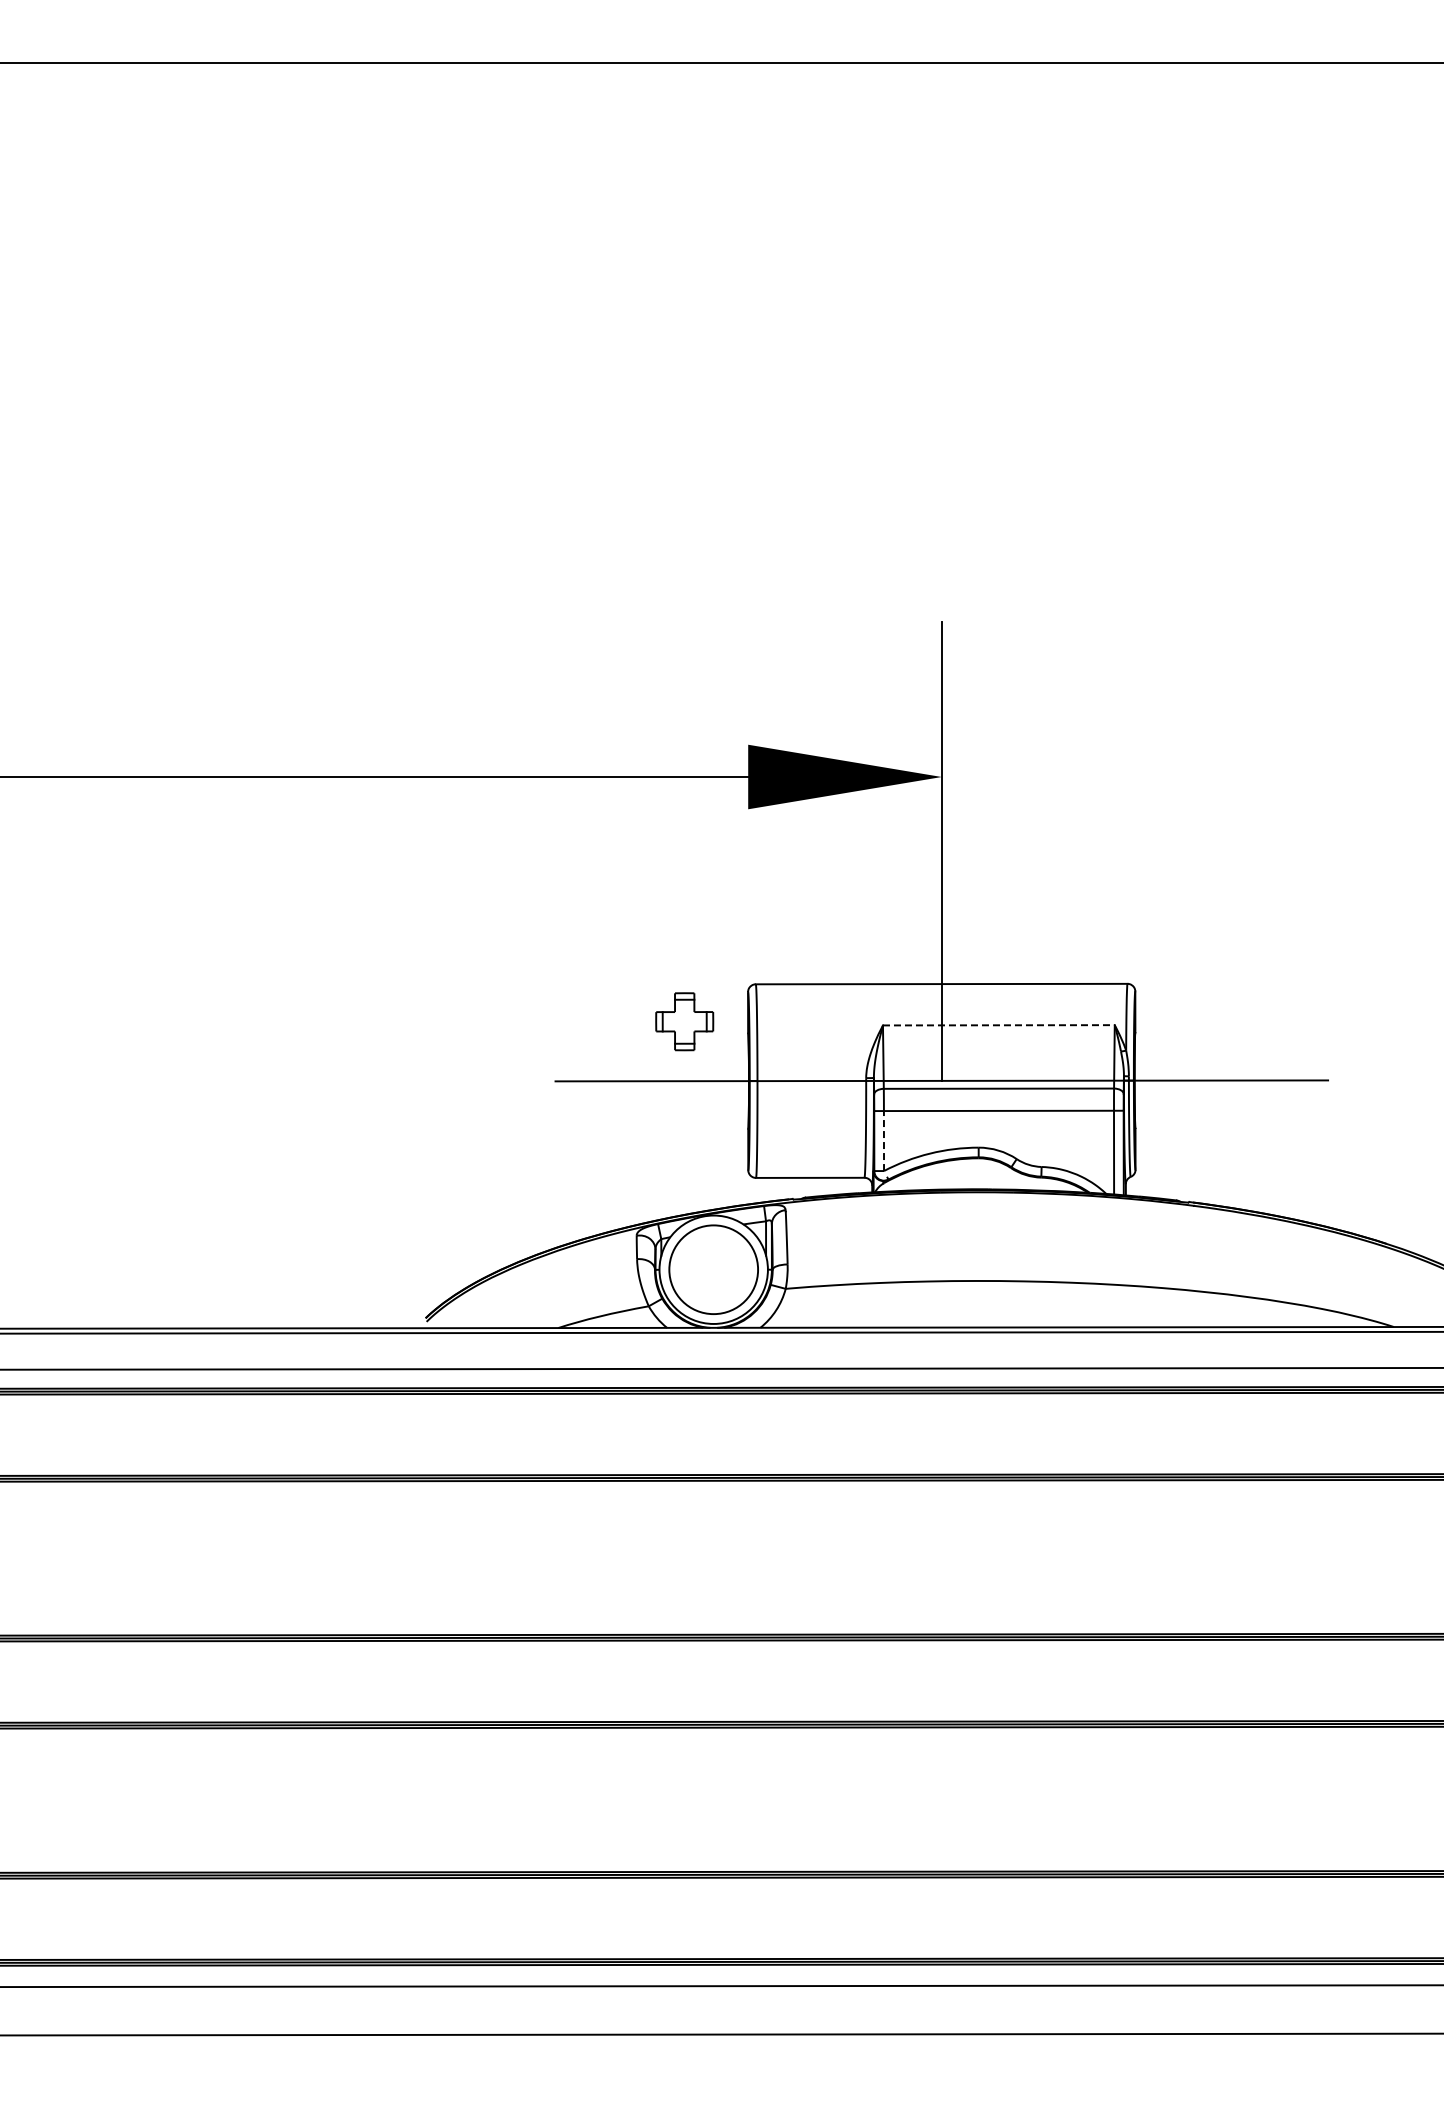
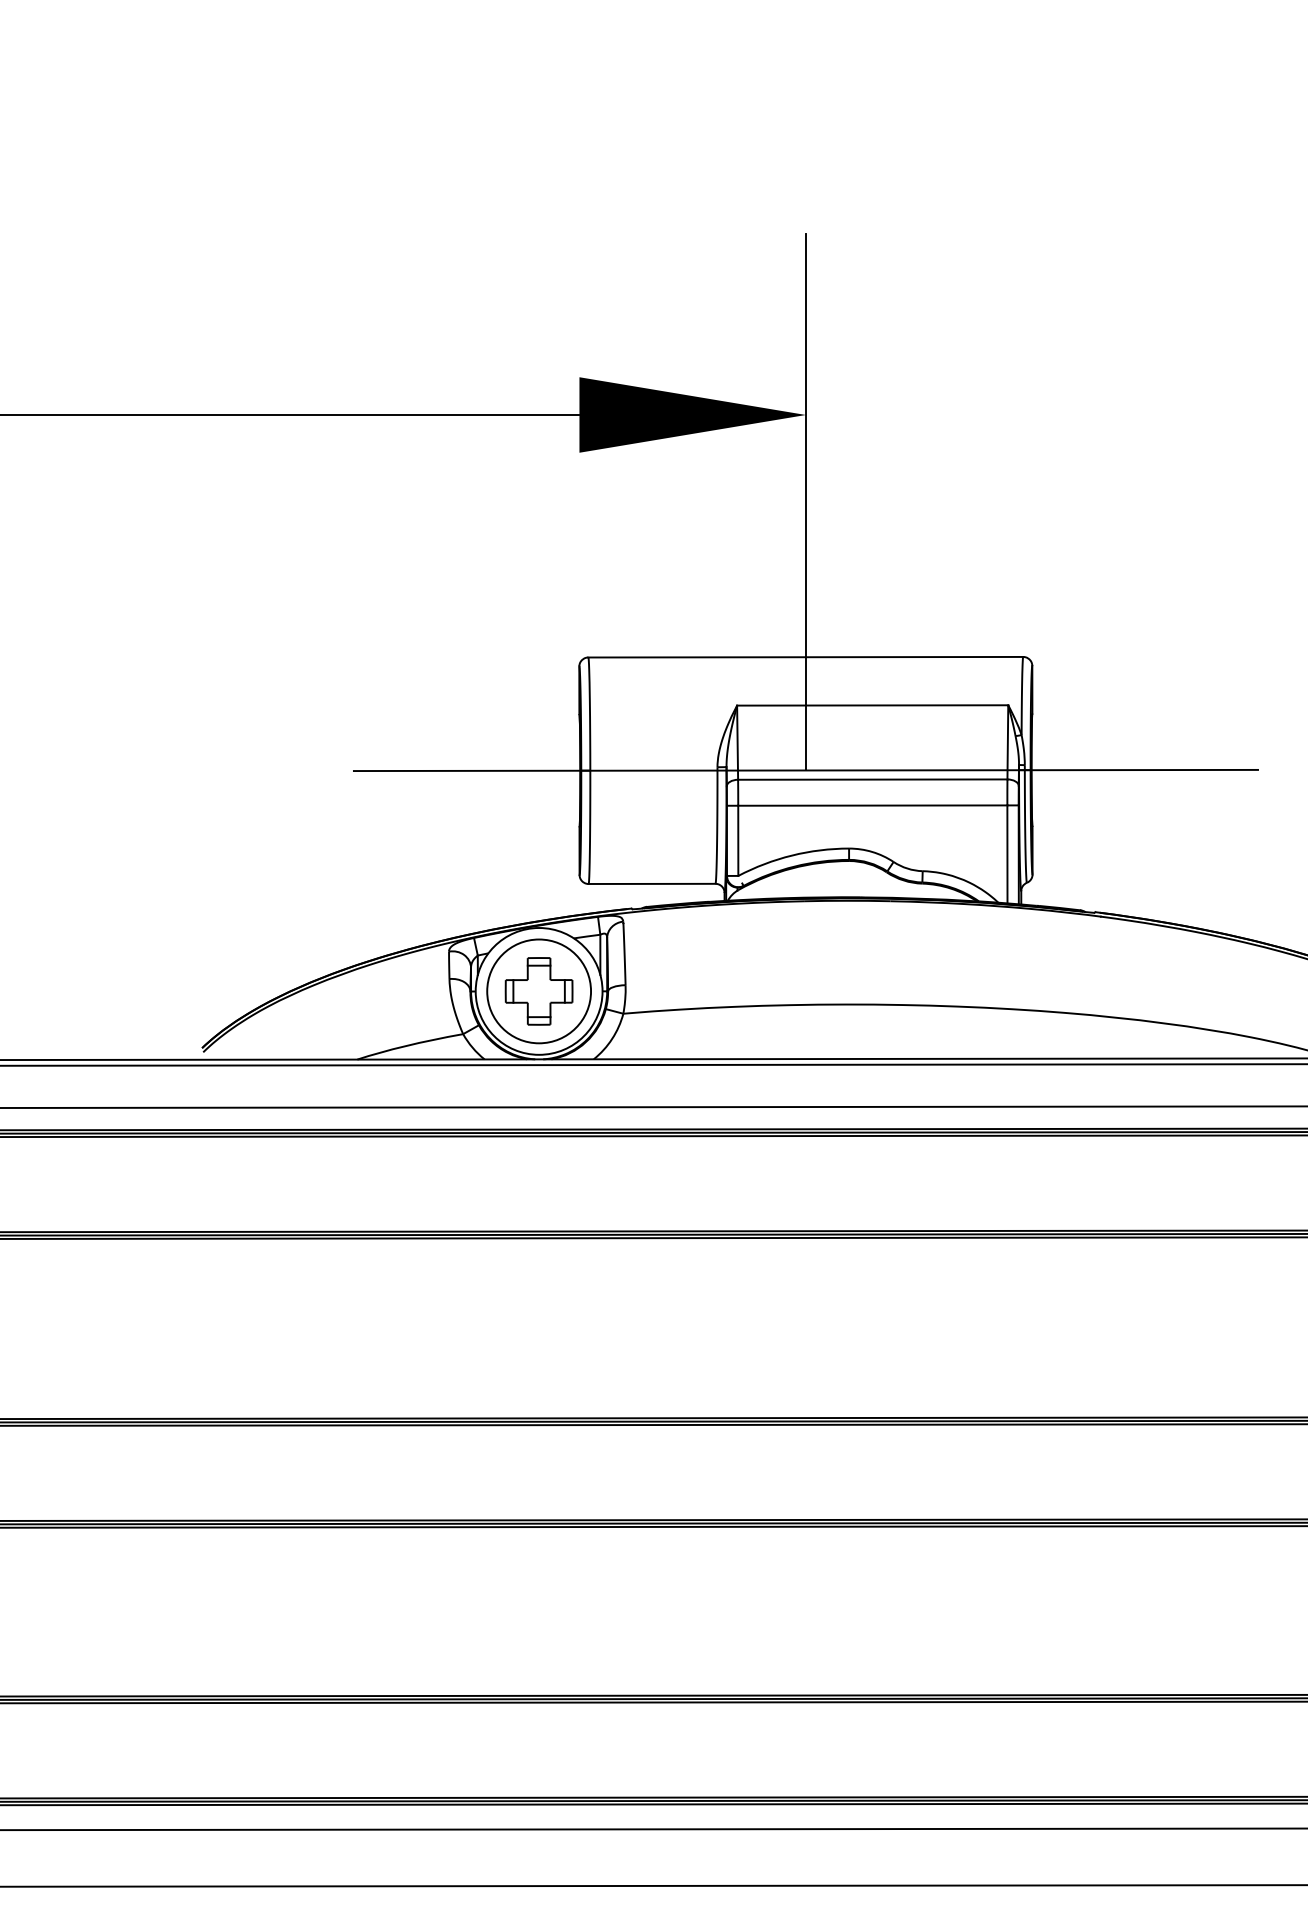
part: (684, 1021) -> (538, 991), moved
line: (998, 1025) -> (872, 705), dashed -> solid
line: (883, 1140) -> (737, 840), dashed -> solid

